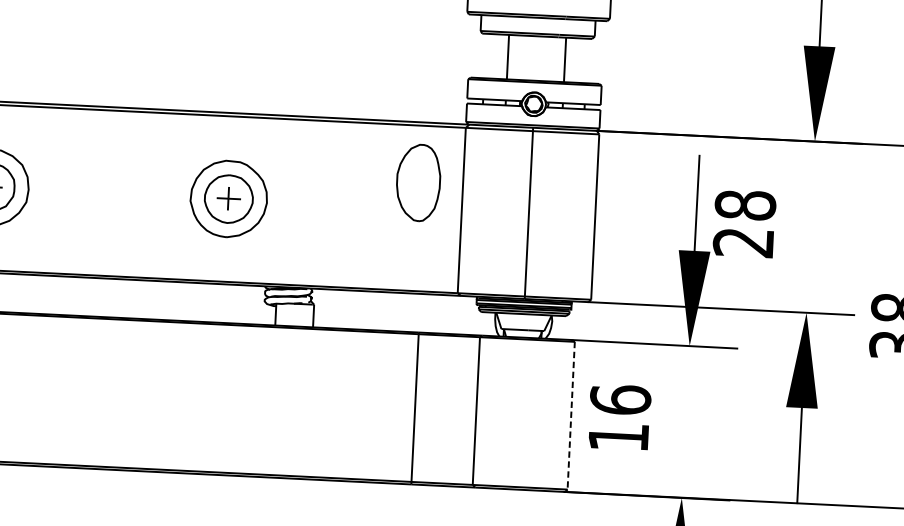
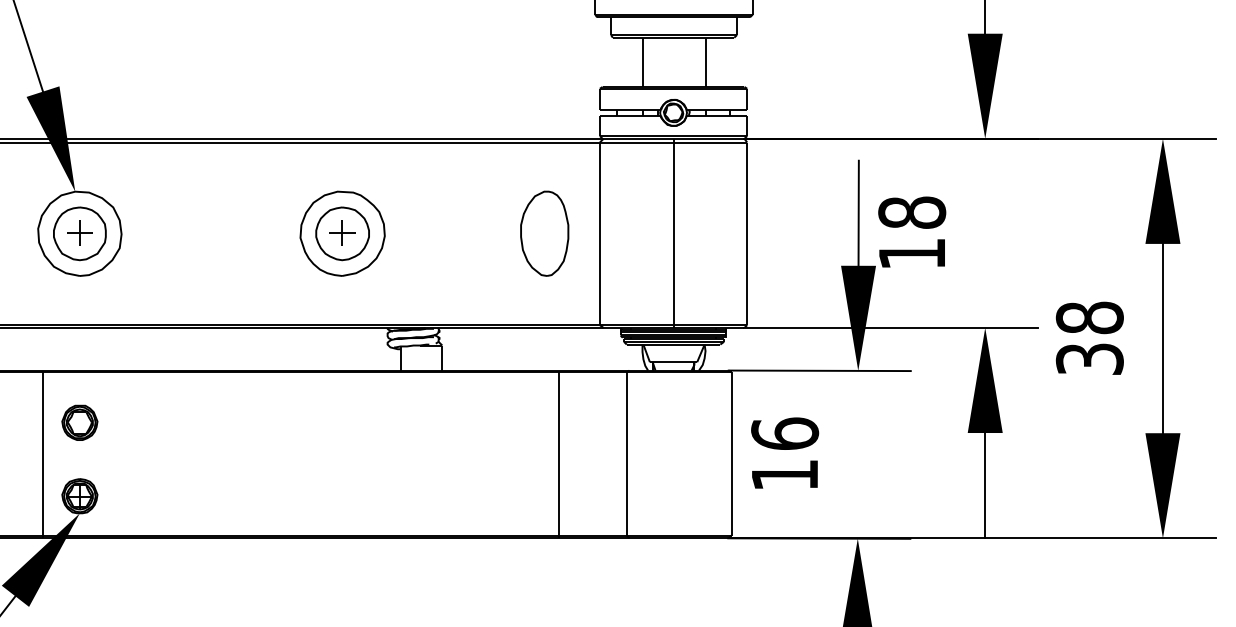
part: (418, 182) -> (544, 233), moved
text: (743, 243) -> (911, 254), 28 -> 18
line: (571, 415) -> (731, 453), dashed -> solid

